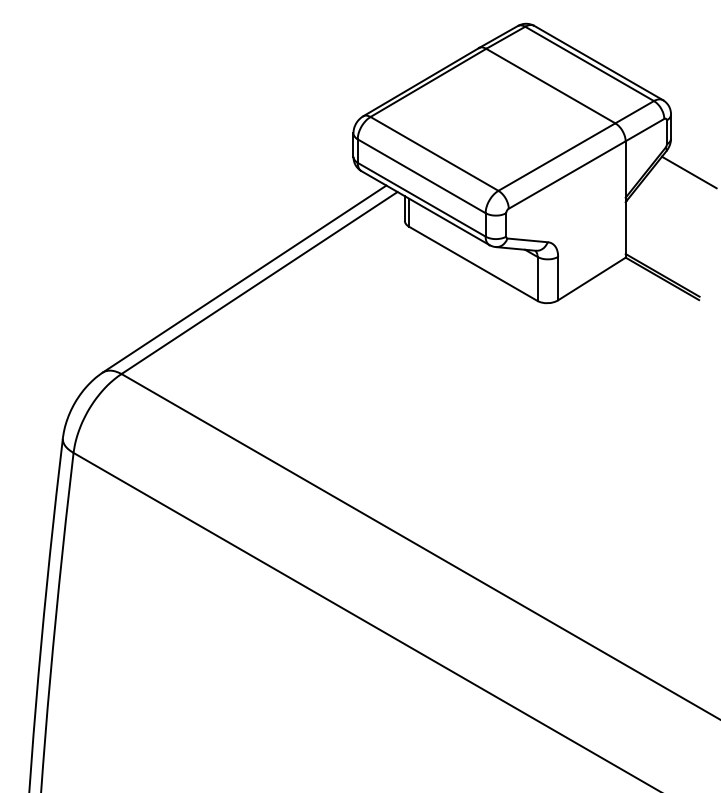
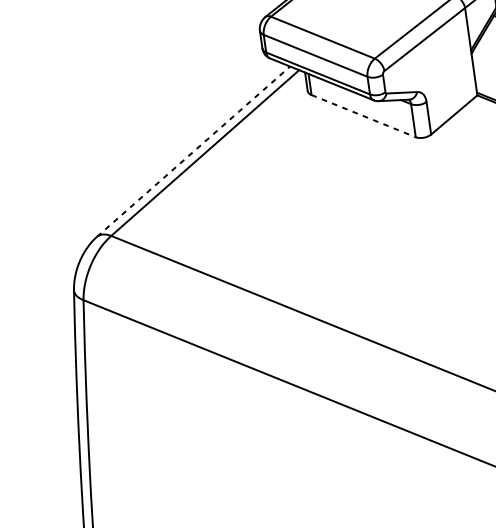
line: (473, 264) -> (363, 116), solid -> dashed
line: (244, 279) -> (193, 152), solid -> dashed

